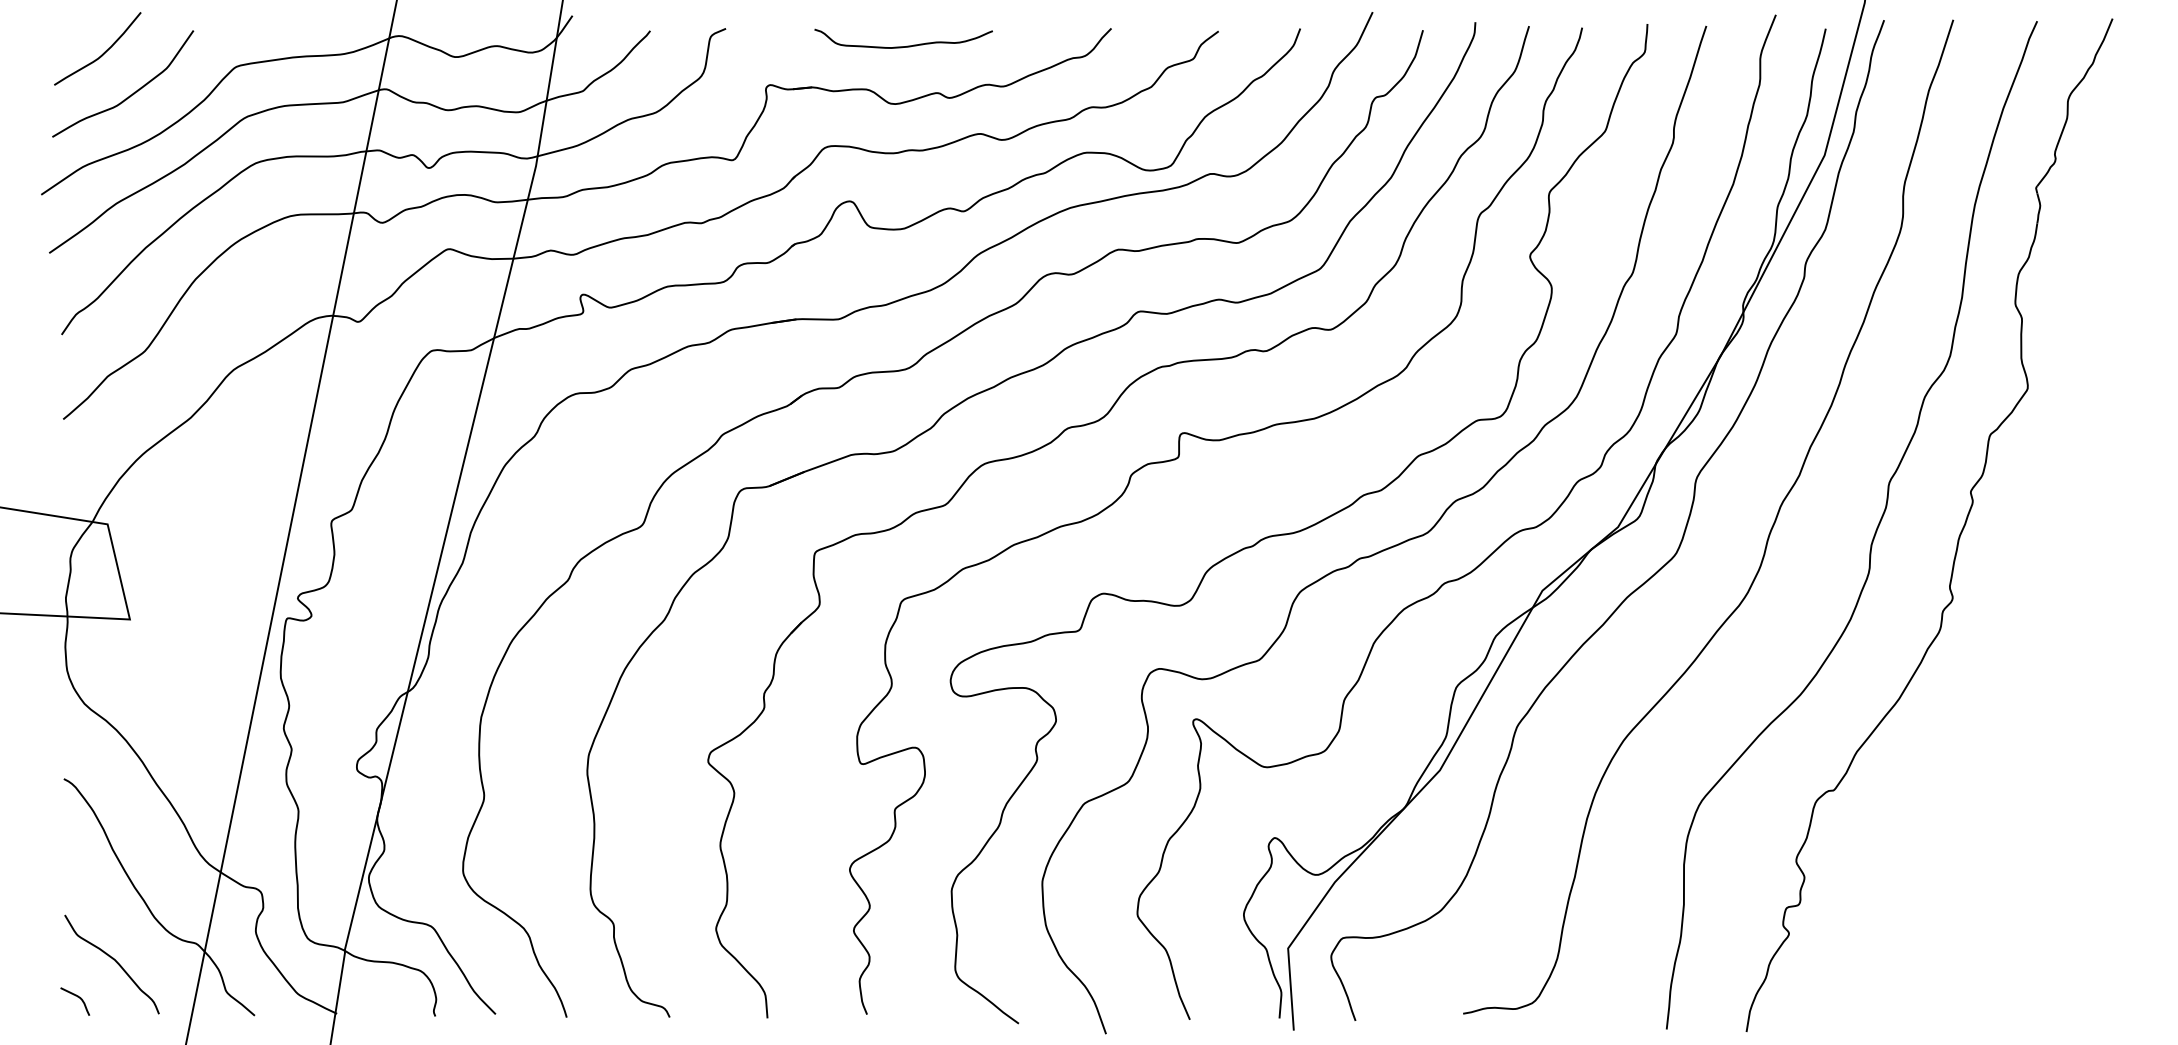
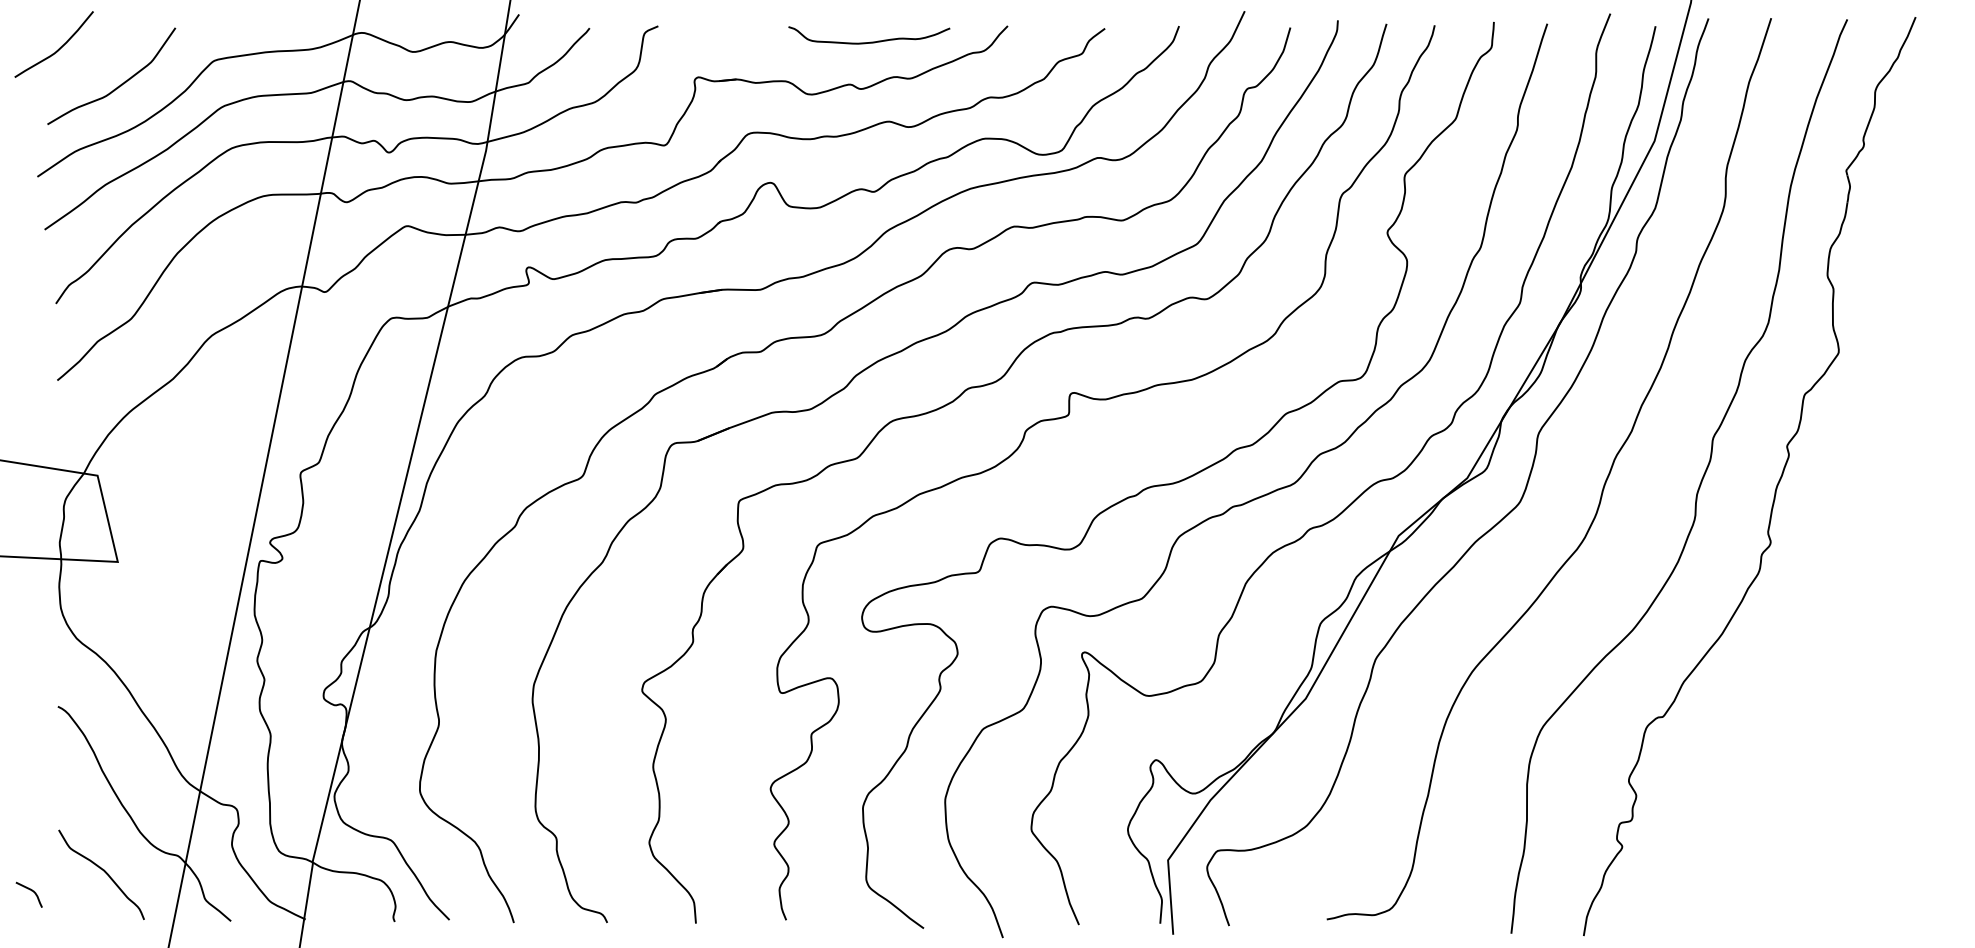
curve: (903, 46) -> (869, 42), moved
curve: (102, 53) -> (58, 48), moved
curve: (77, 997) -> (31, 891), moved

